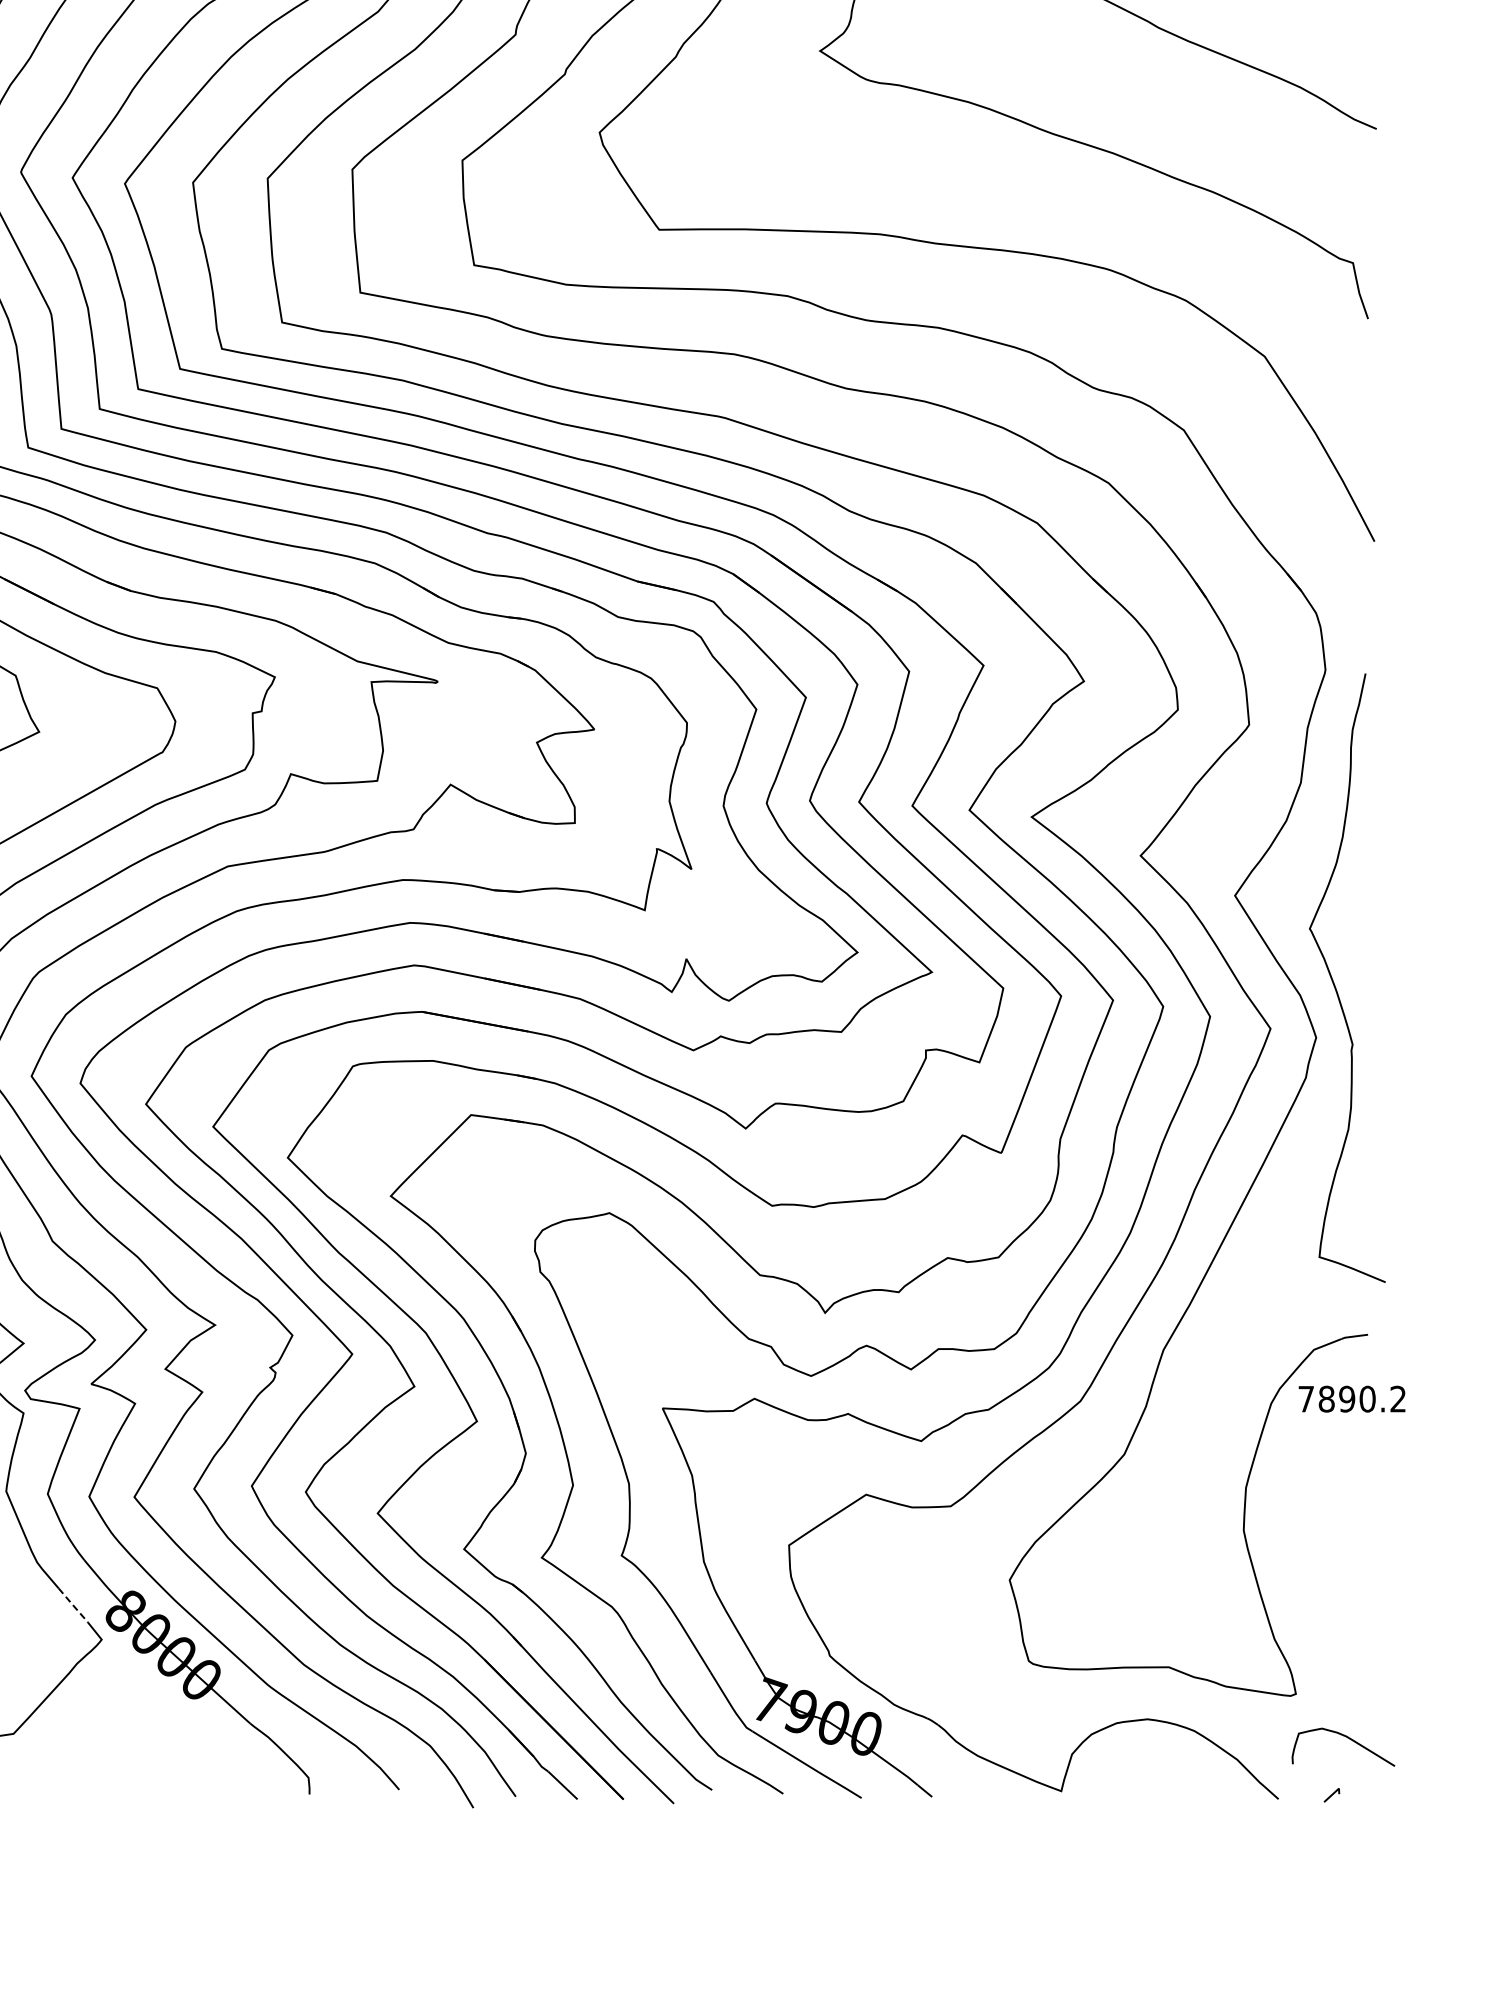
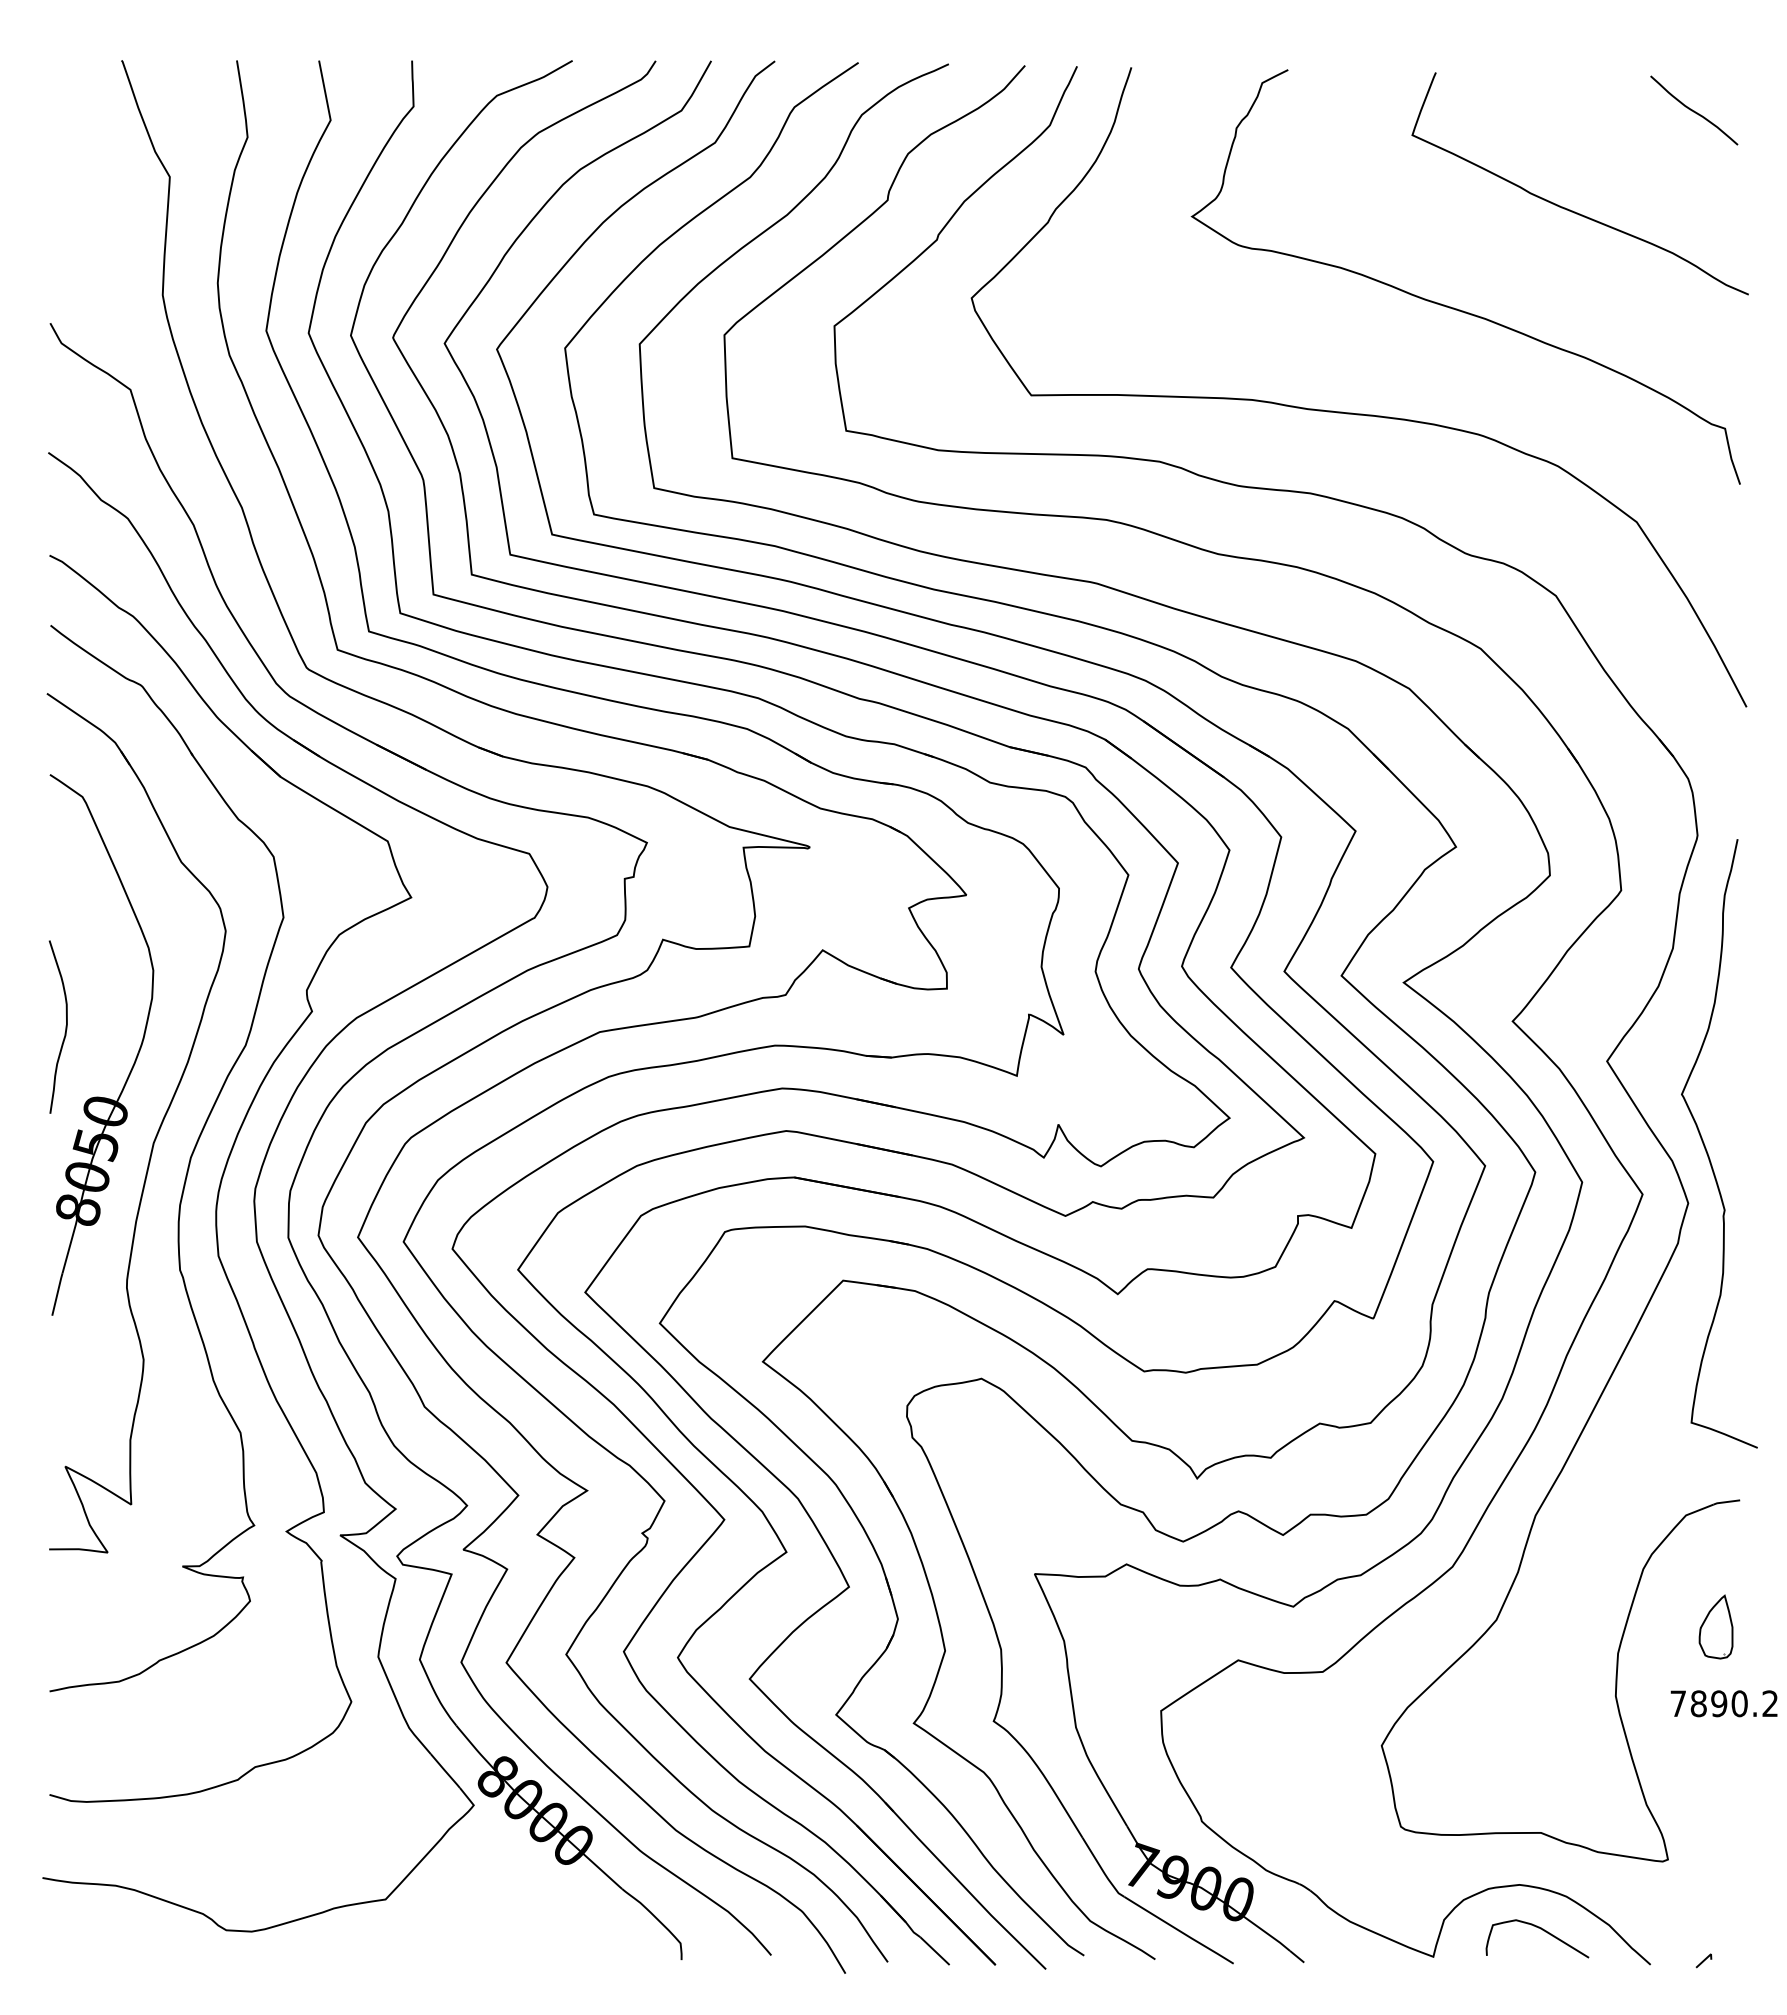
text: (1351, 1398) -> (1723, 1703), moved
part: (1343, 1460) -> (1715, 1626), added
line: (73, 1605) -> (445, 1771), dashed -> solid
curve: (1348, 1738) -> (1542, 1930), moved

